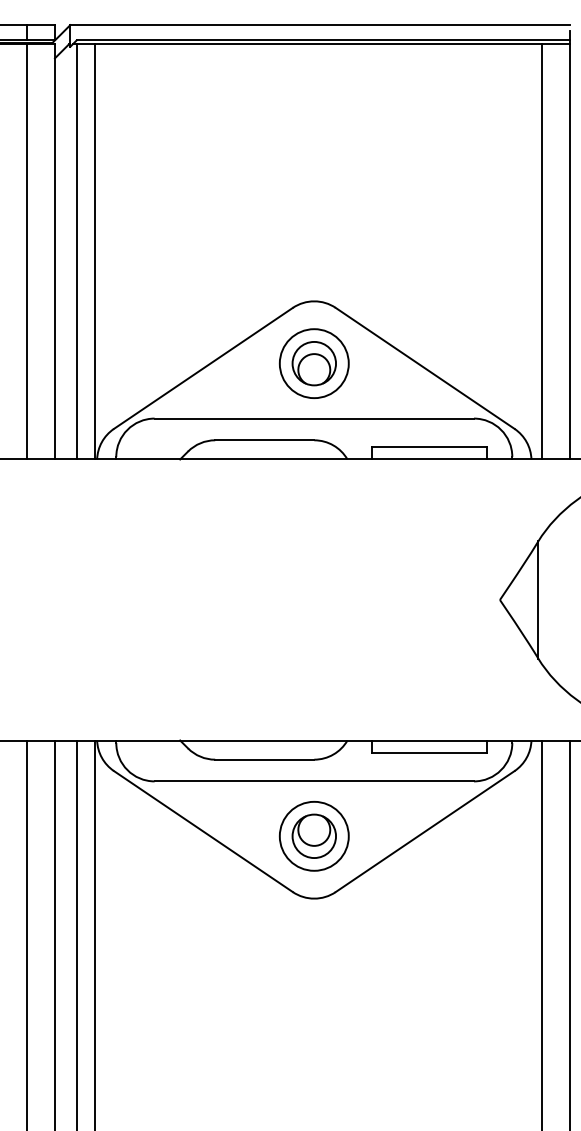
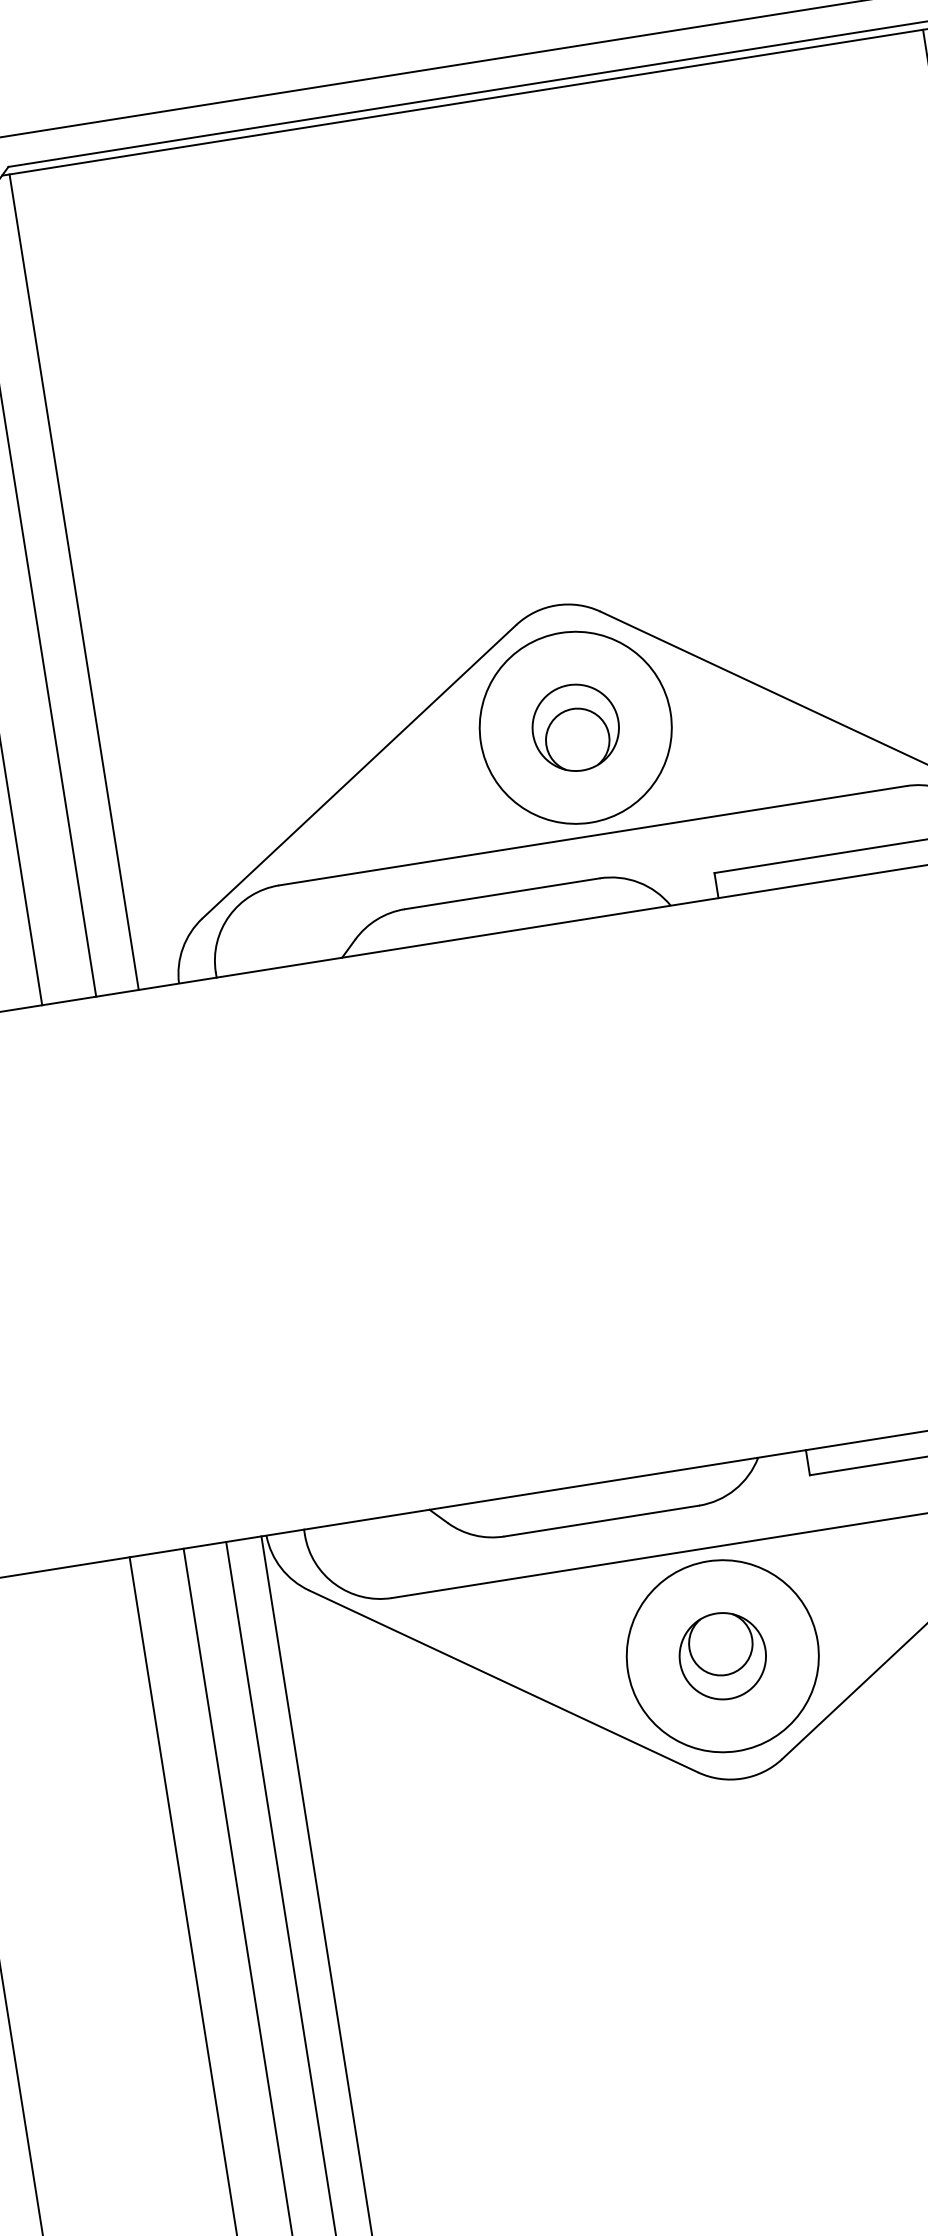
line: (94, 251) -> (109, 575), removed
circle: (313, 363) -> (574, 727), size x1.4
circle: (313, 835) -> (720, 1654), size x1.4

